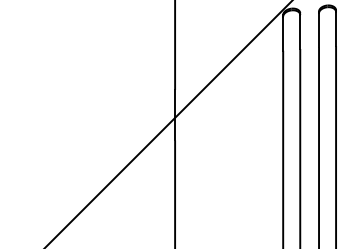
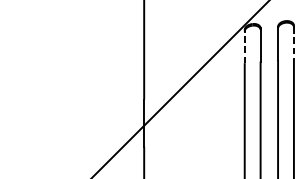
line: (336, 29) -> (294, 43), solid -> dashed
line: (283, 33) -> (245, 47), solid -> dashed

